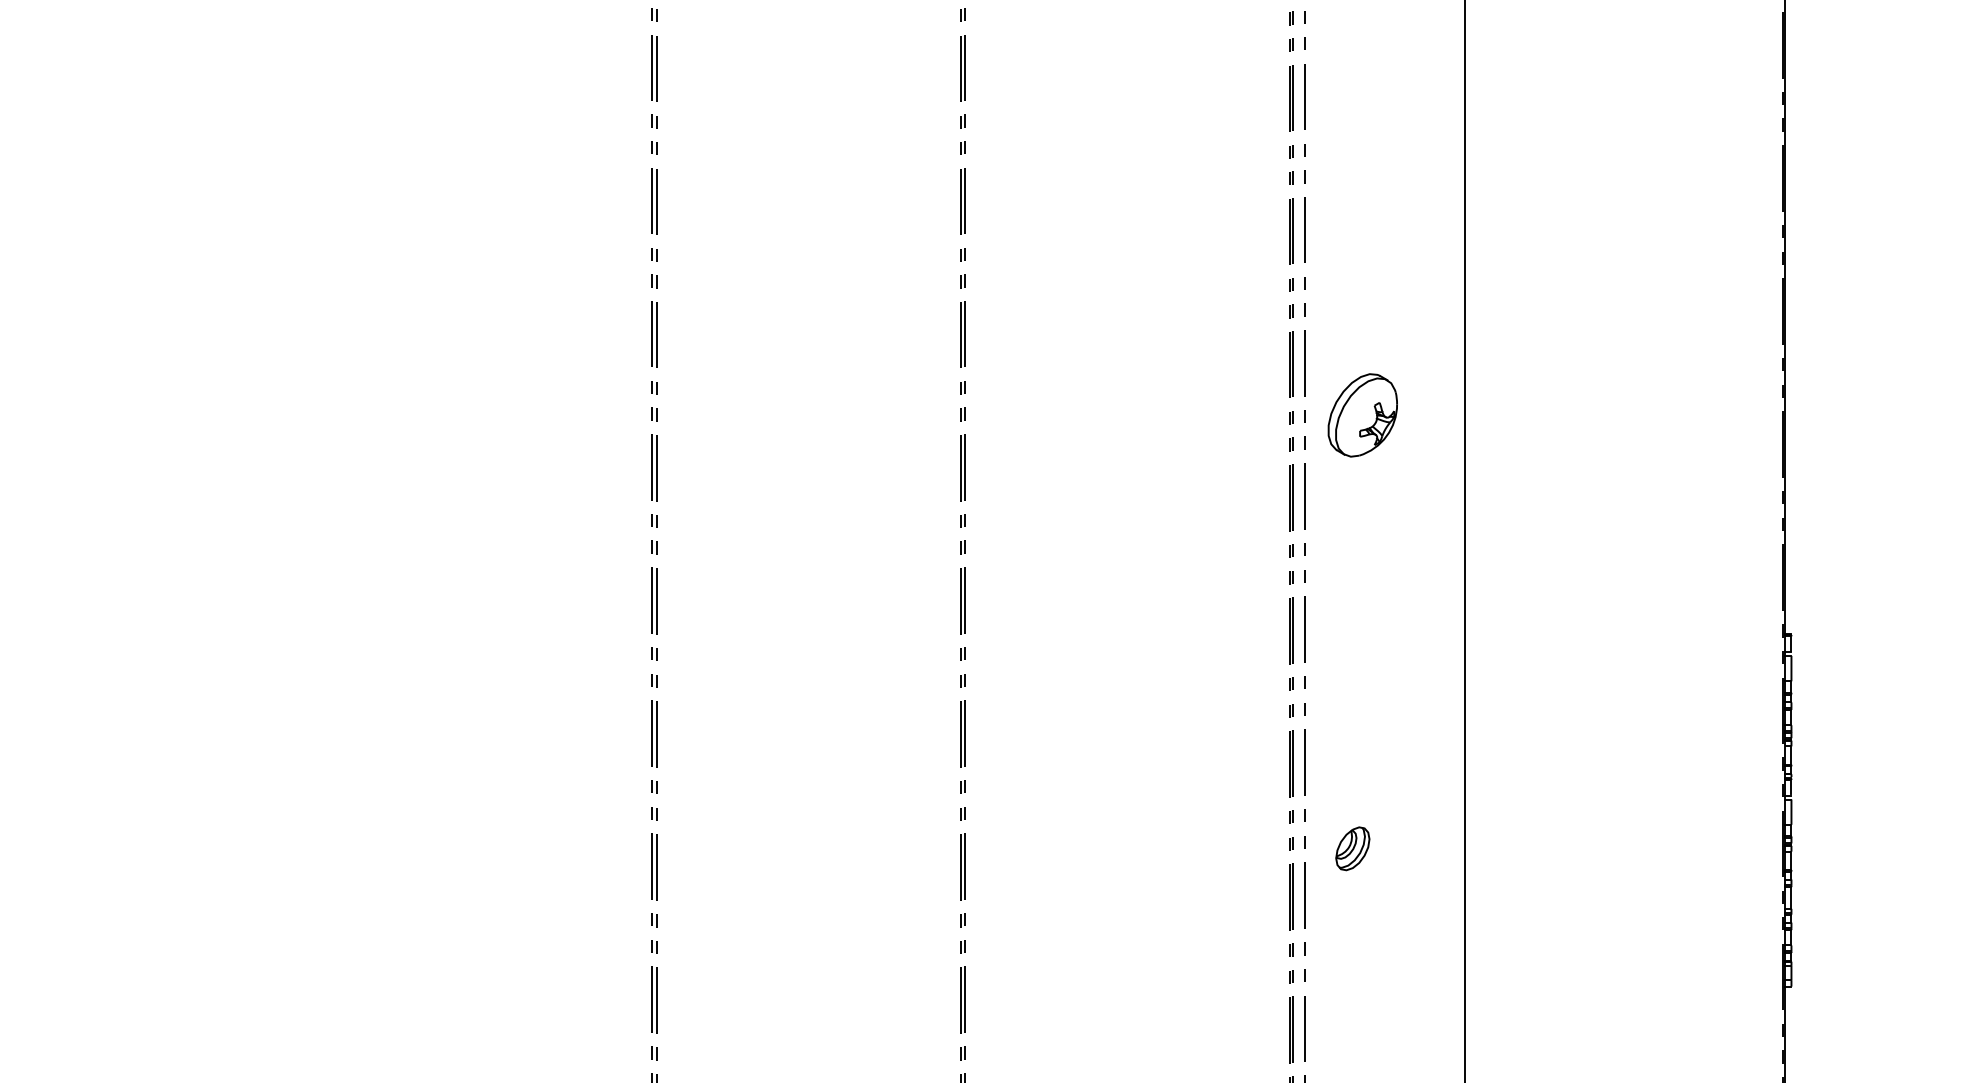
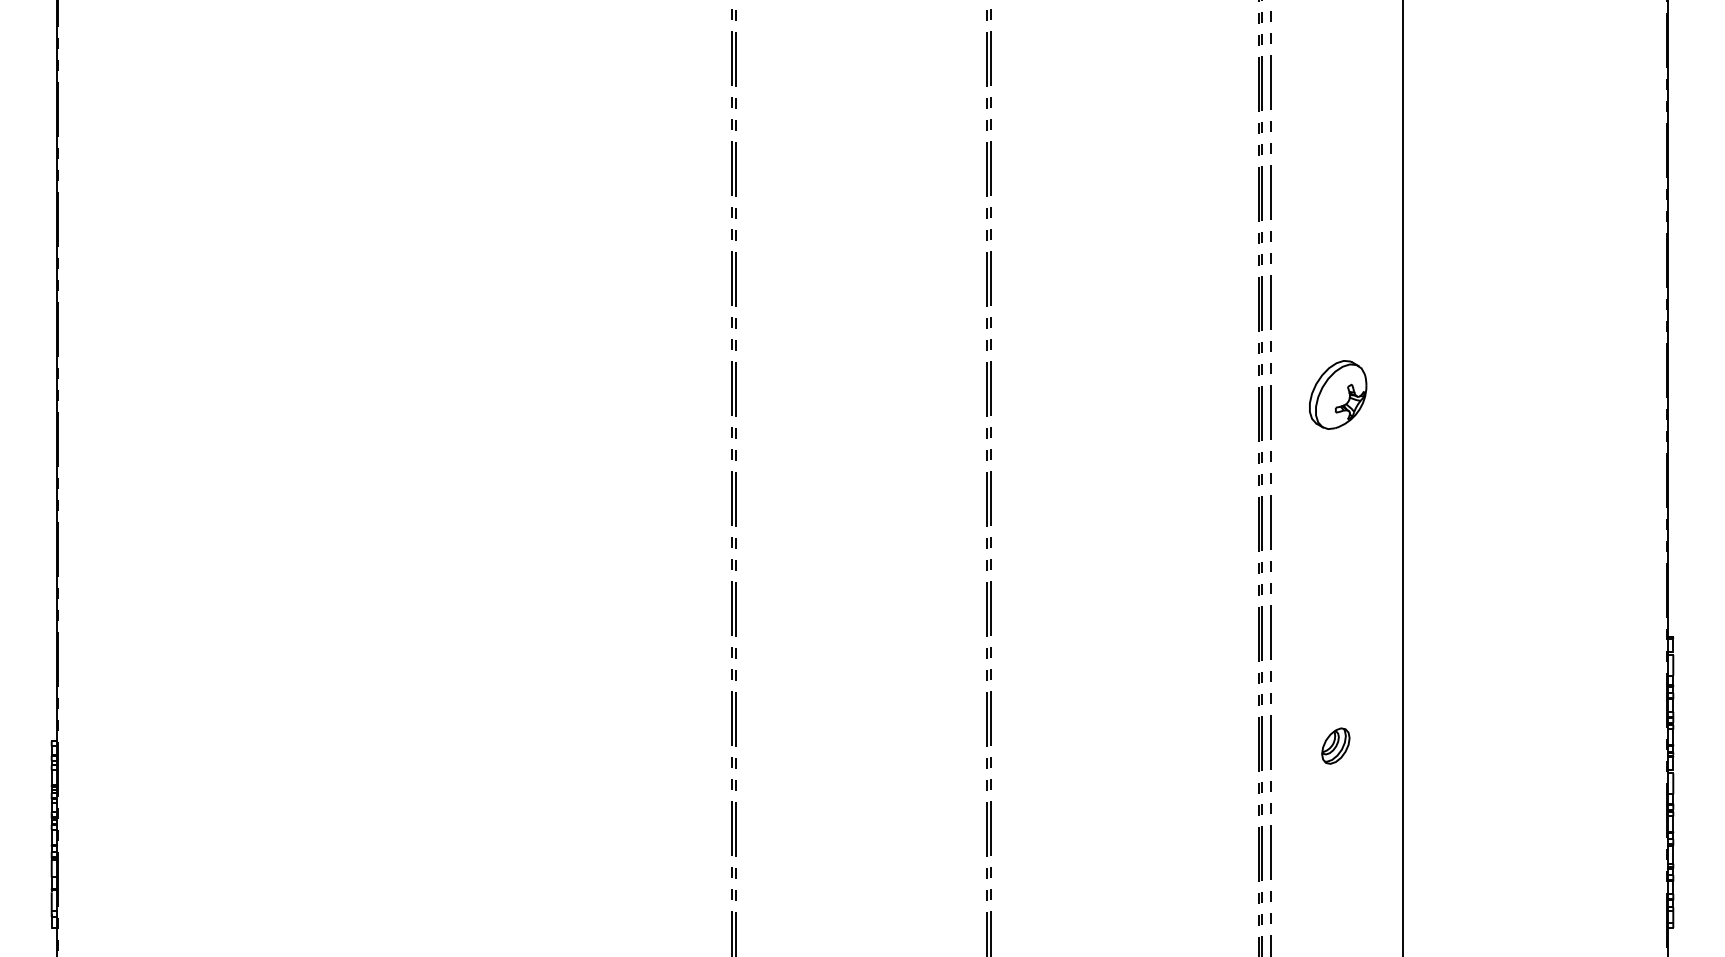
part: (1363, 414) -> (1338, 394), moved
part: (1352, 848) -> (1335, 745), moved

